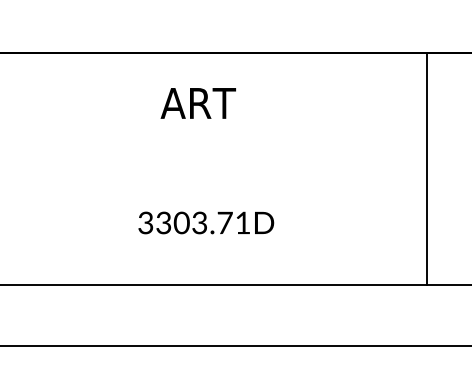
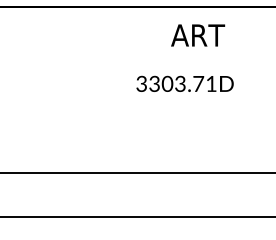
text: (197, 103) -> (197, 35), moved
text: (206, 222) -> (185, 83), moved

